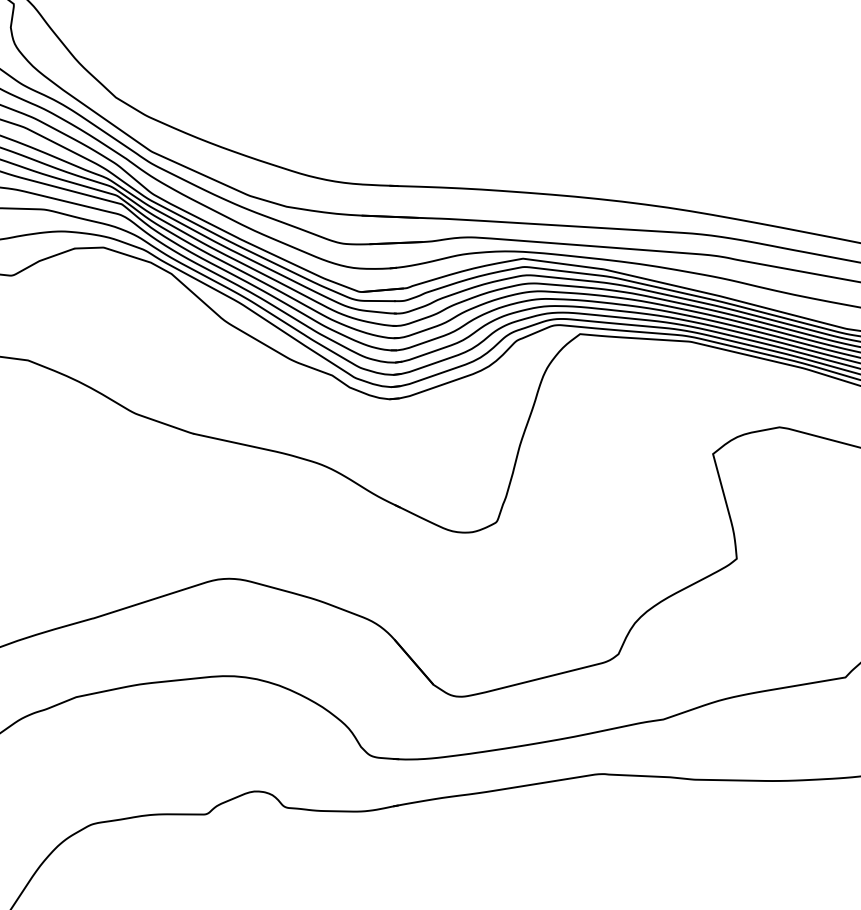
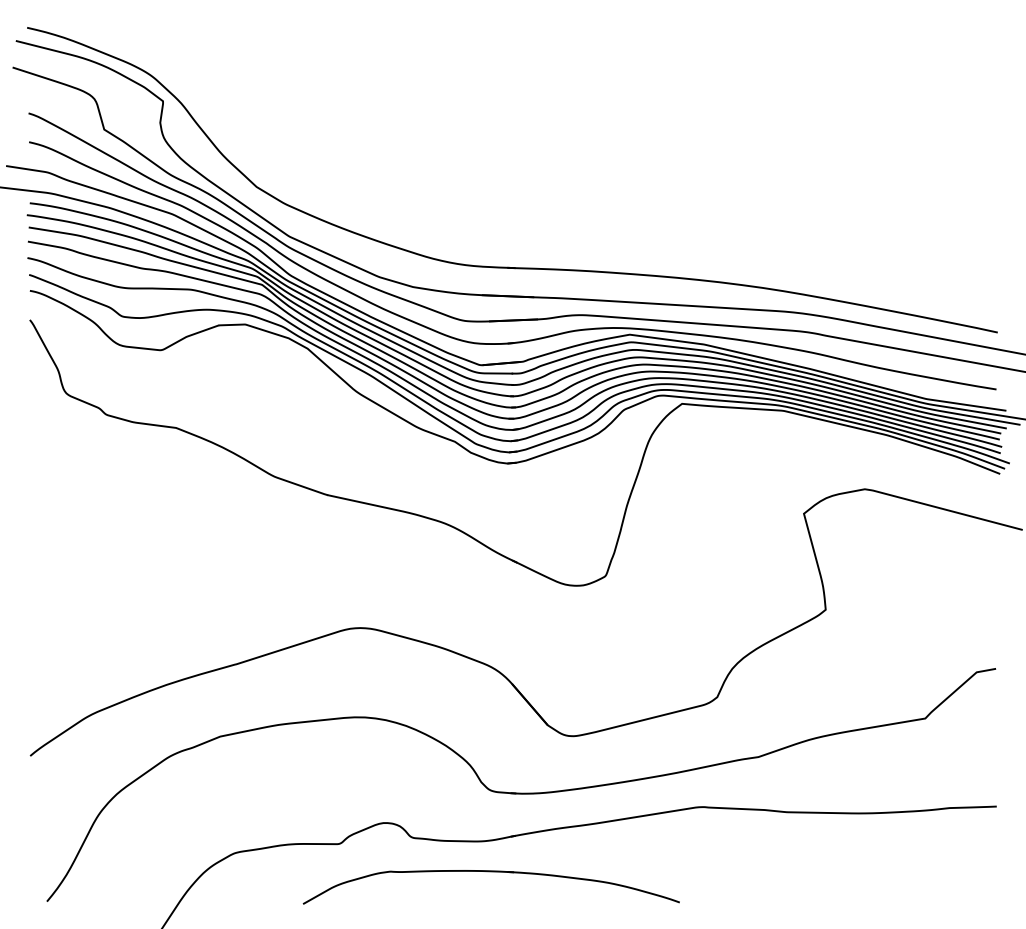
part: (371, 845) -> (490, 872), added

